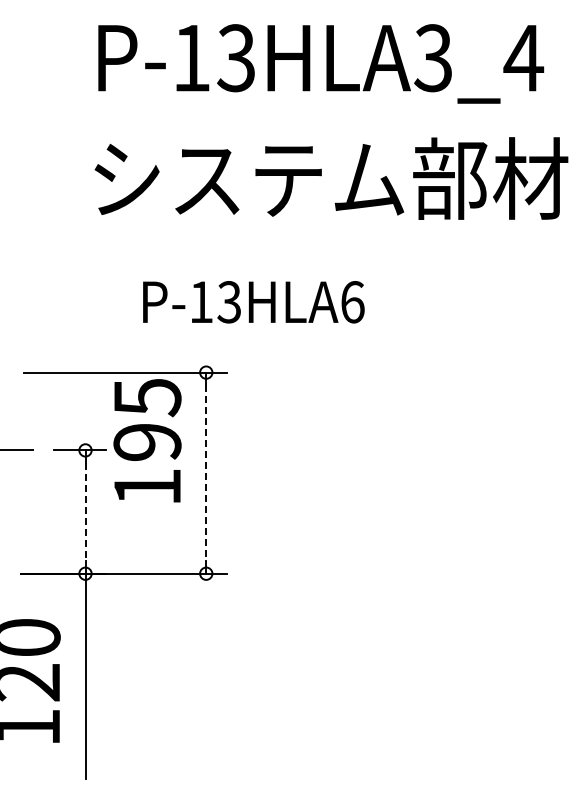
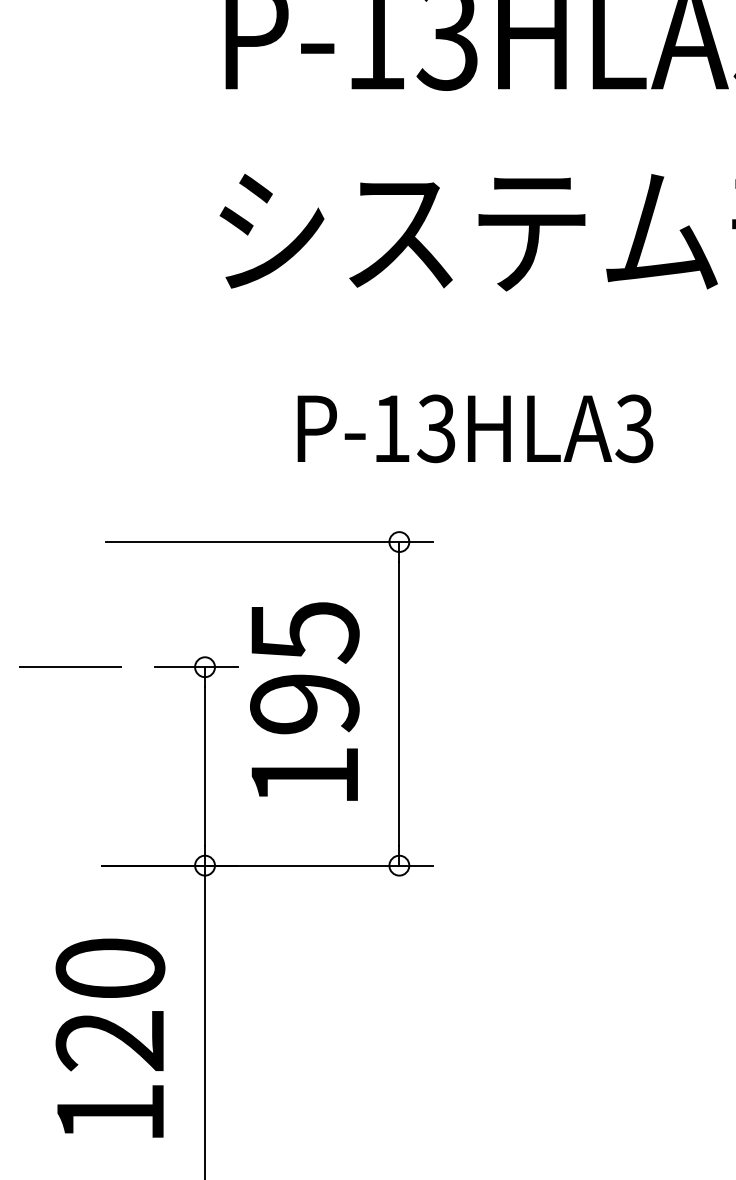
text: (352, 302) -> (634, 429), P-13HLA6 -> P-13HLA3
text: (147, 440) -> (304, 701), moved
line: (206, 473) -> (399, 704), dashed -> solid
line: (85, 512) -> (205, 767), dashed -> solid

